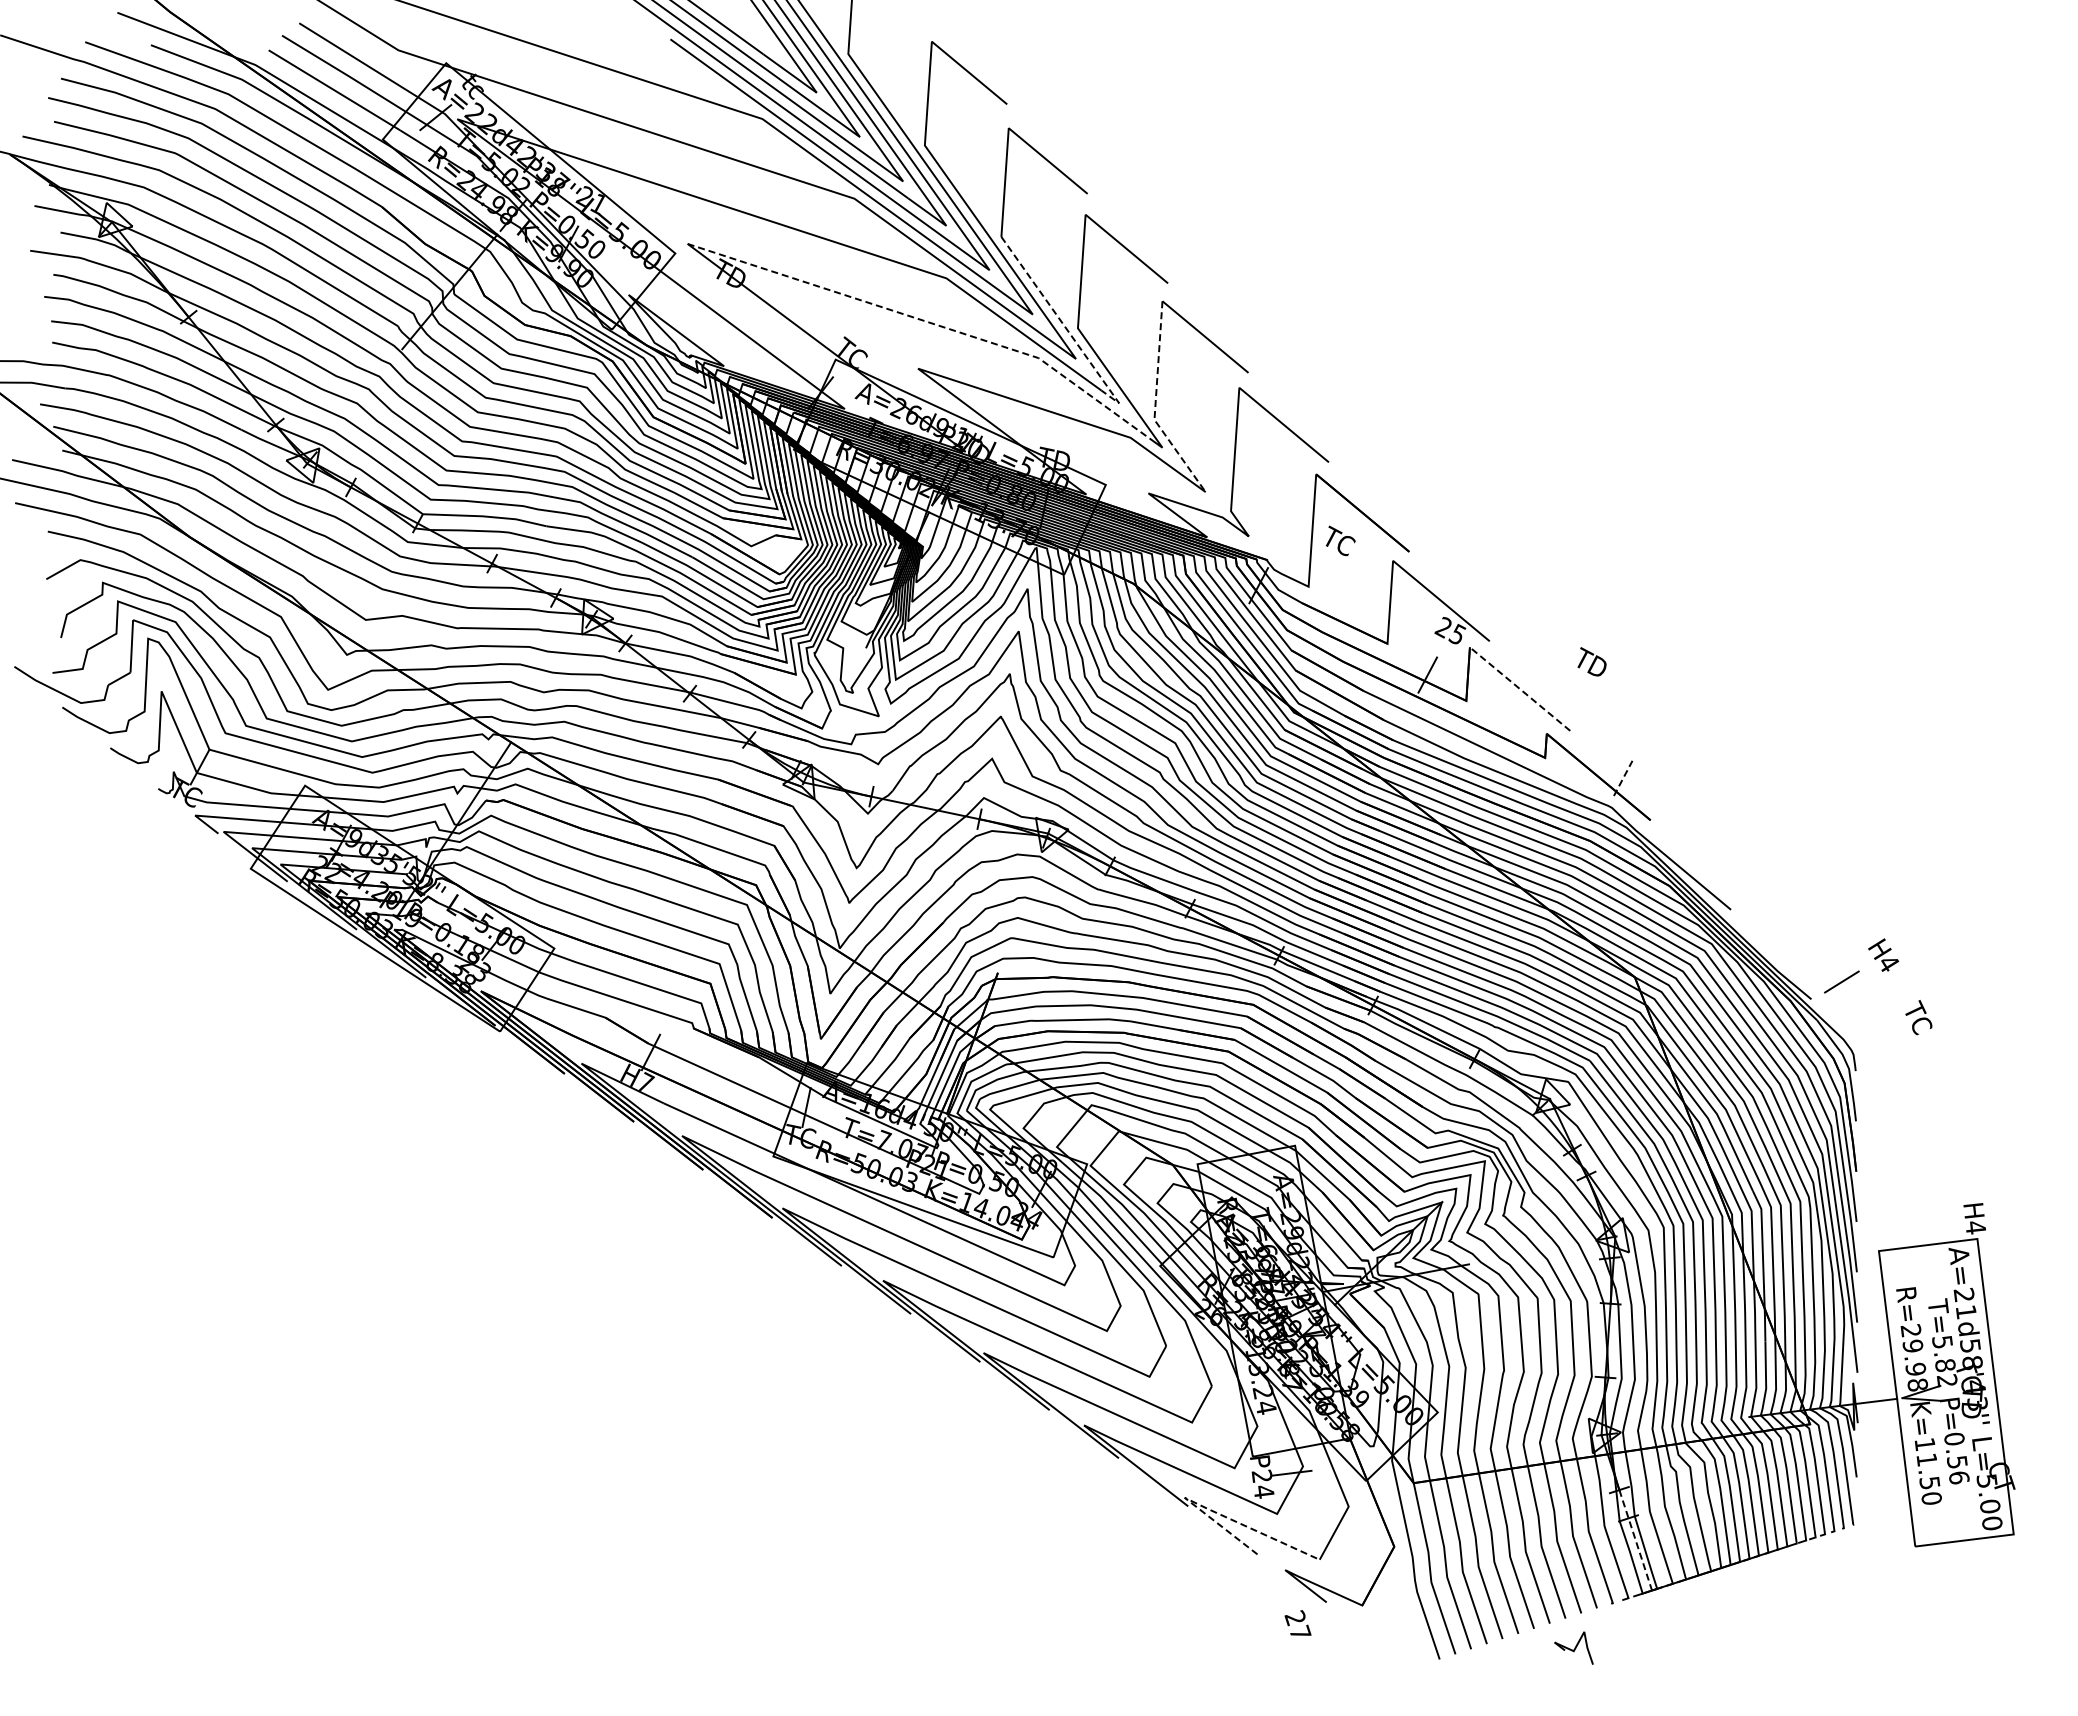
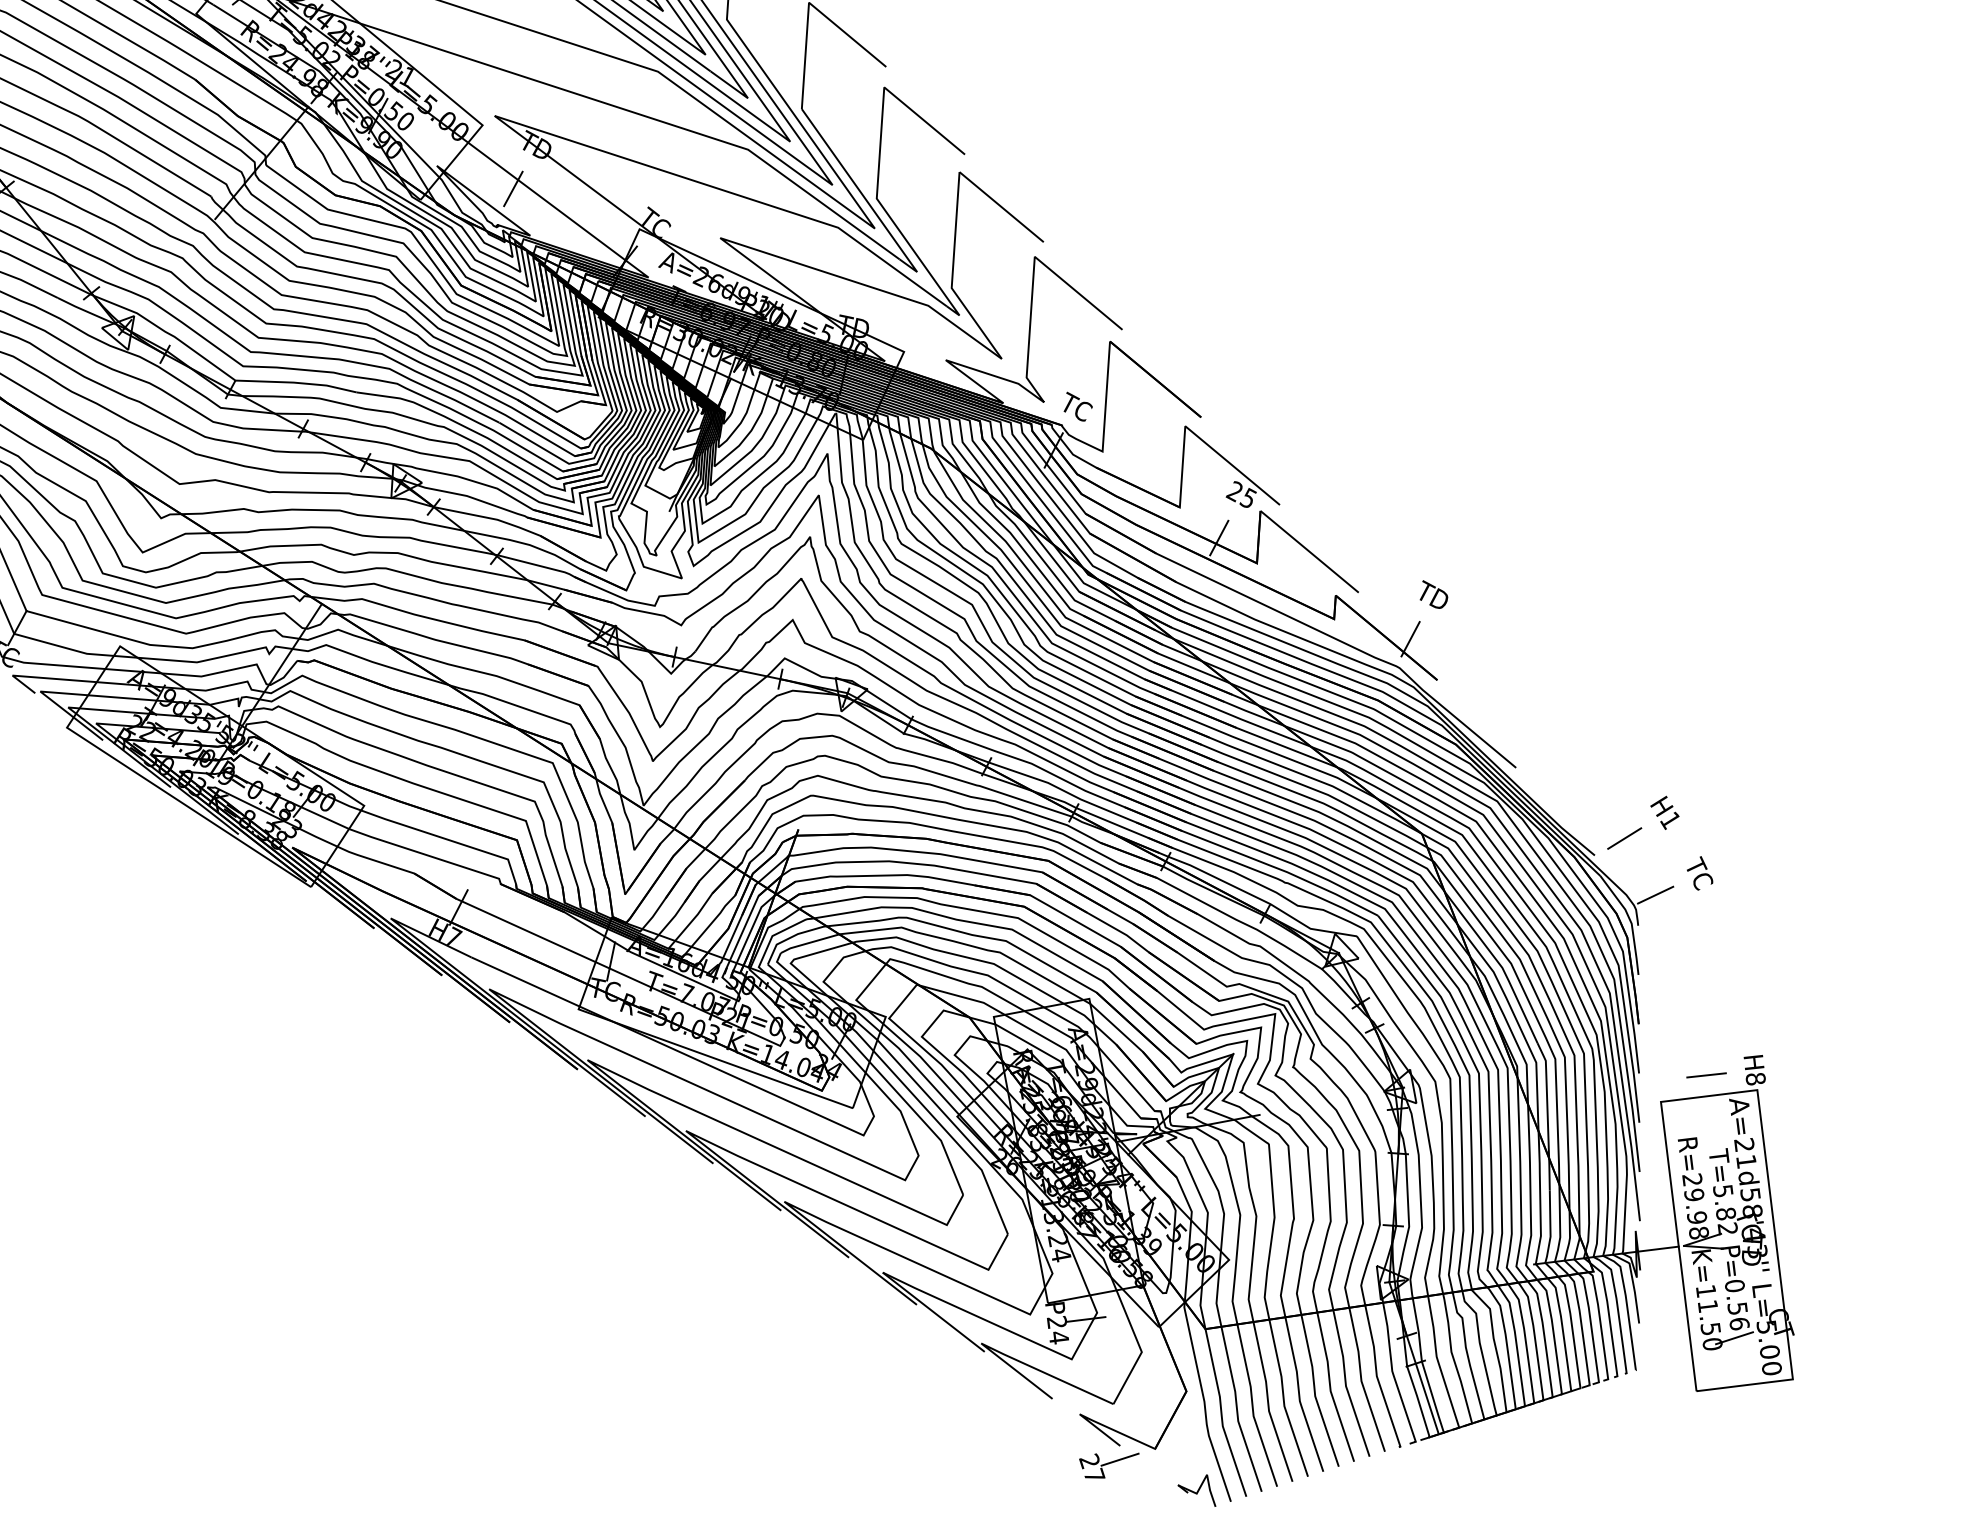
line: (706, 318) -> (513, 188), added
line: (929, 322) -> (731, 192), dashed -> solid
line: (1067, 329) -> (866, 199), dashed -> solid
line: (1155, 405) -> (952, 274), dashed -> solid
text: (1340, 540) -> (1078, 406), moved
text: (1591, 661) -> (1433, 594), moved
line: (1519, 688) -> (1309, 551), dashed -> solid
line: (1623, 778) -> (1410, 639), dashed -> solid
text: (1888, 963) -> (1670, 820), H4 -> H1
line: (1873, 1039) -> (1655, 894), added
line: (1925, 1223) -> (1706, 1074), added
text: (1975, 1227) -> (1755, 1078), H4 -> H8
line: (1953, 1492) -> (1733, 1338), added
line: (1209, 1509) -> (1005, 1354), dashed -> solid
line: (1635, 1540) -> (1422, 1385), dashed -> solid
line: (1326, 1616) -> (1120, 1459), added
part: (1573, 1647) -> (1196, 1490), moved

